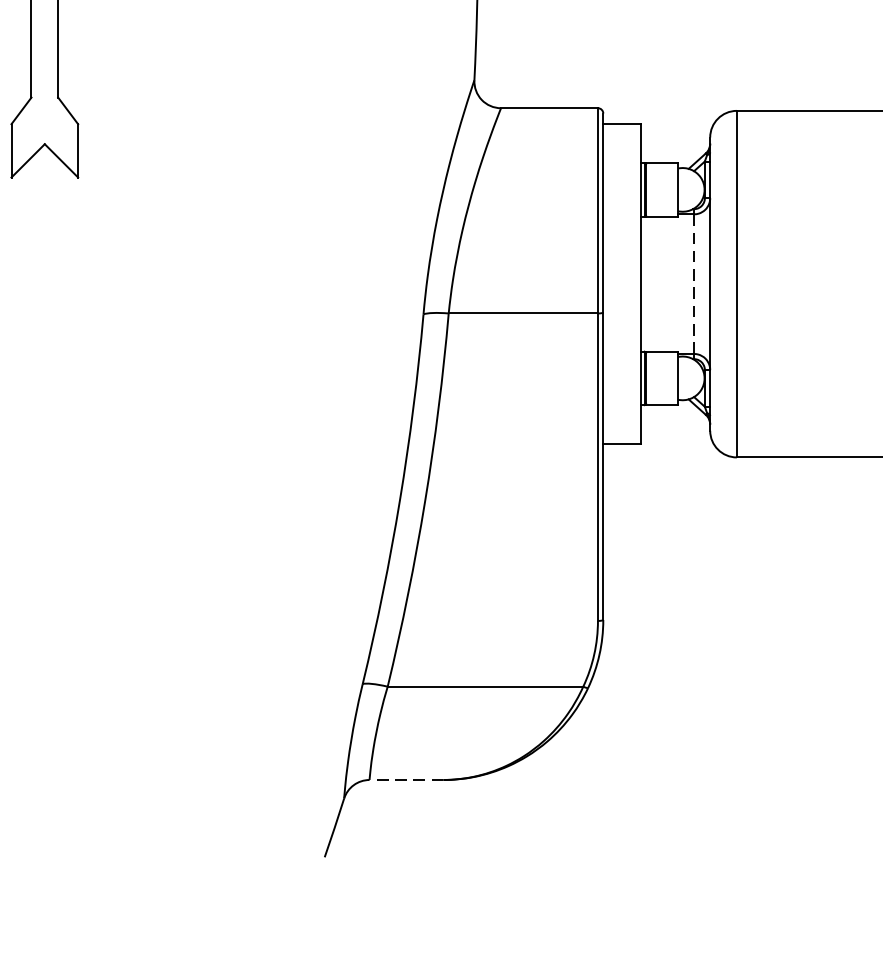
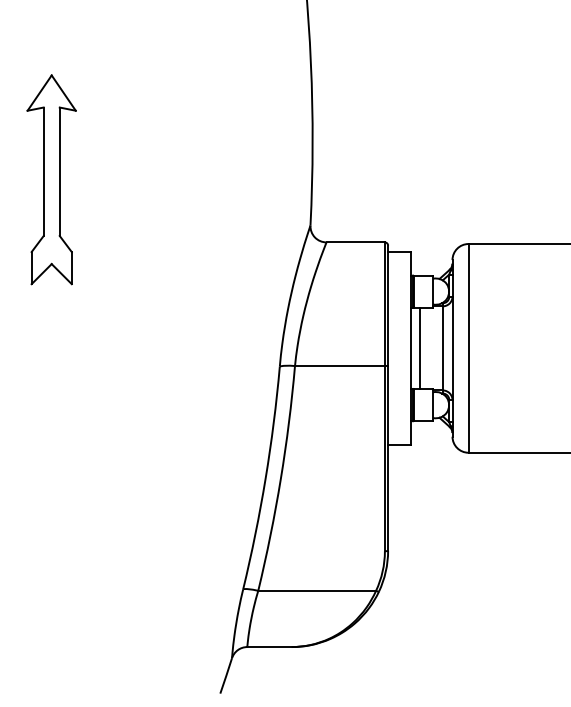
line: (657, 284) -> (420, 348), added
line: (693, 284) -> (442, 348), dashed -> solid
line: (406, 780) -> (269, 647), dashed -> solid

